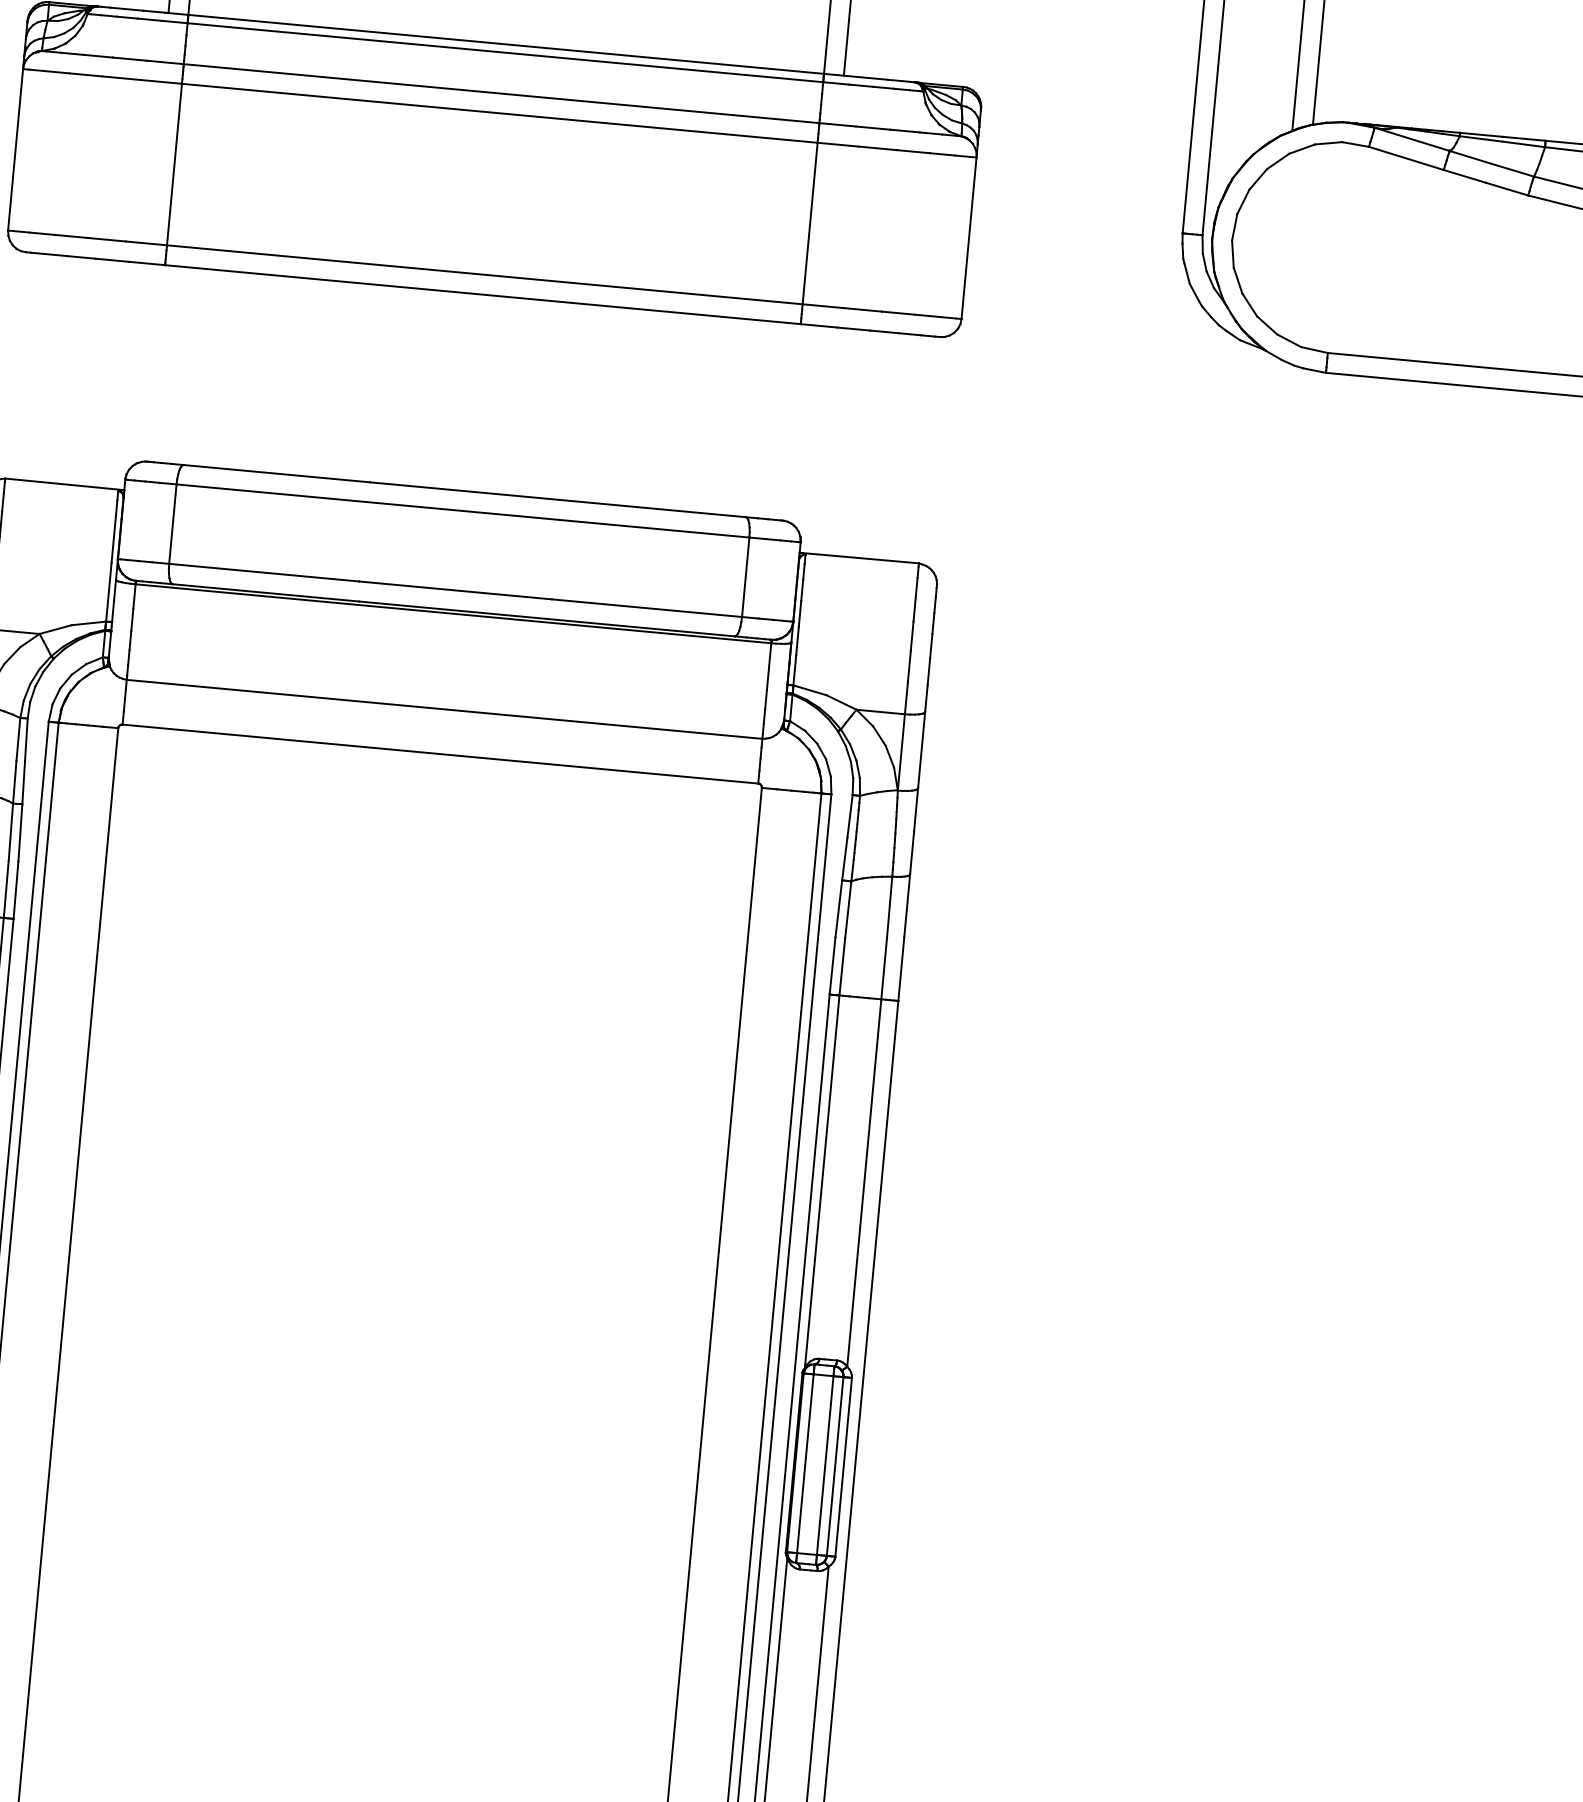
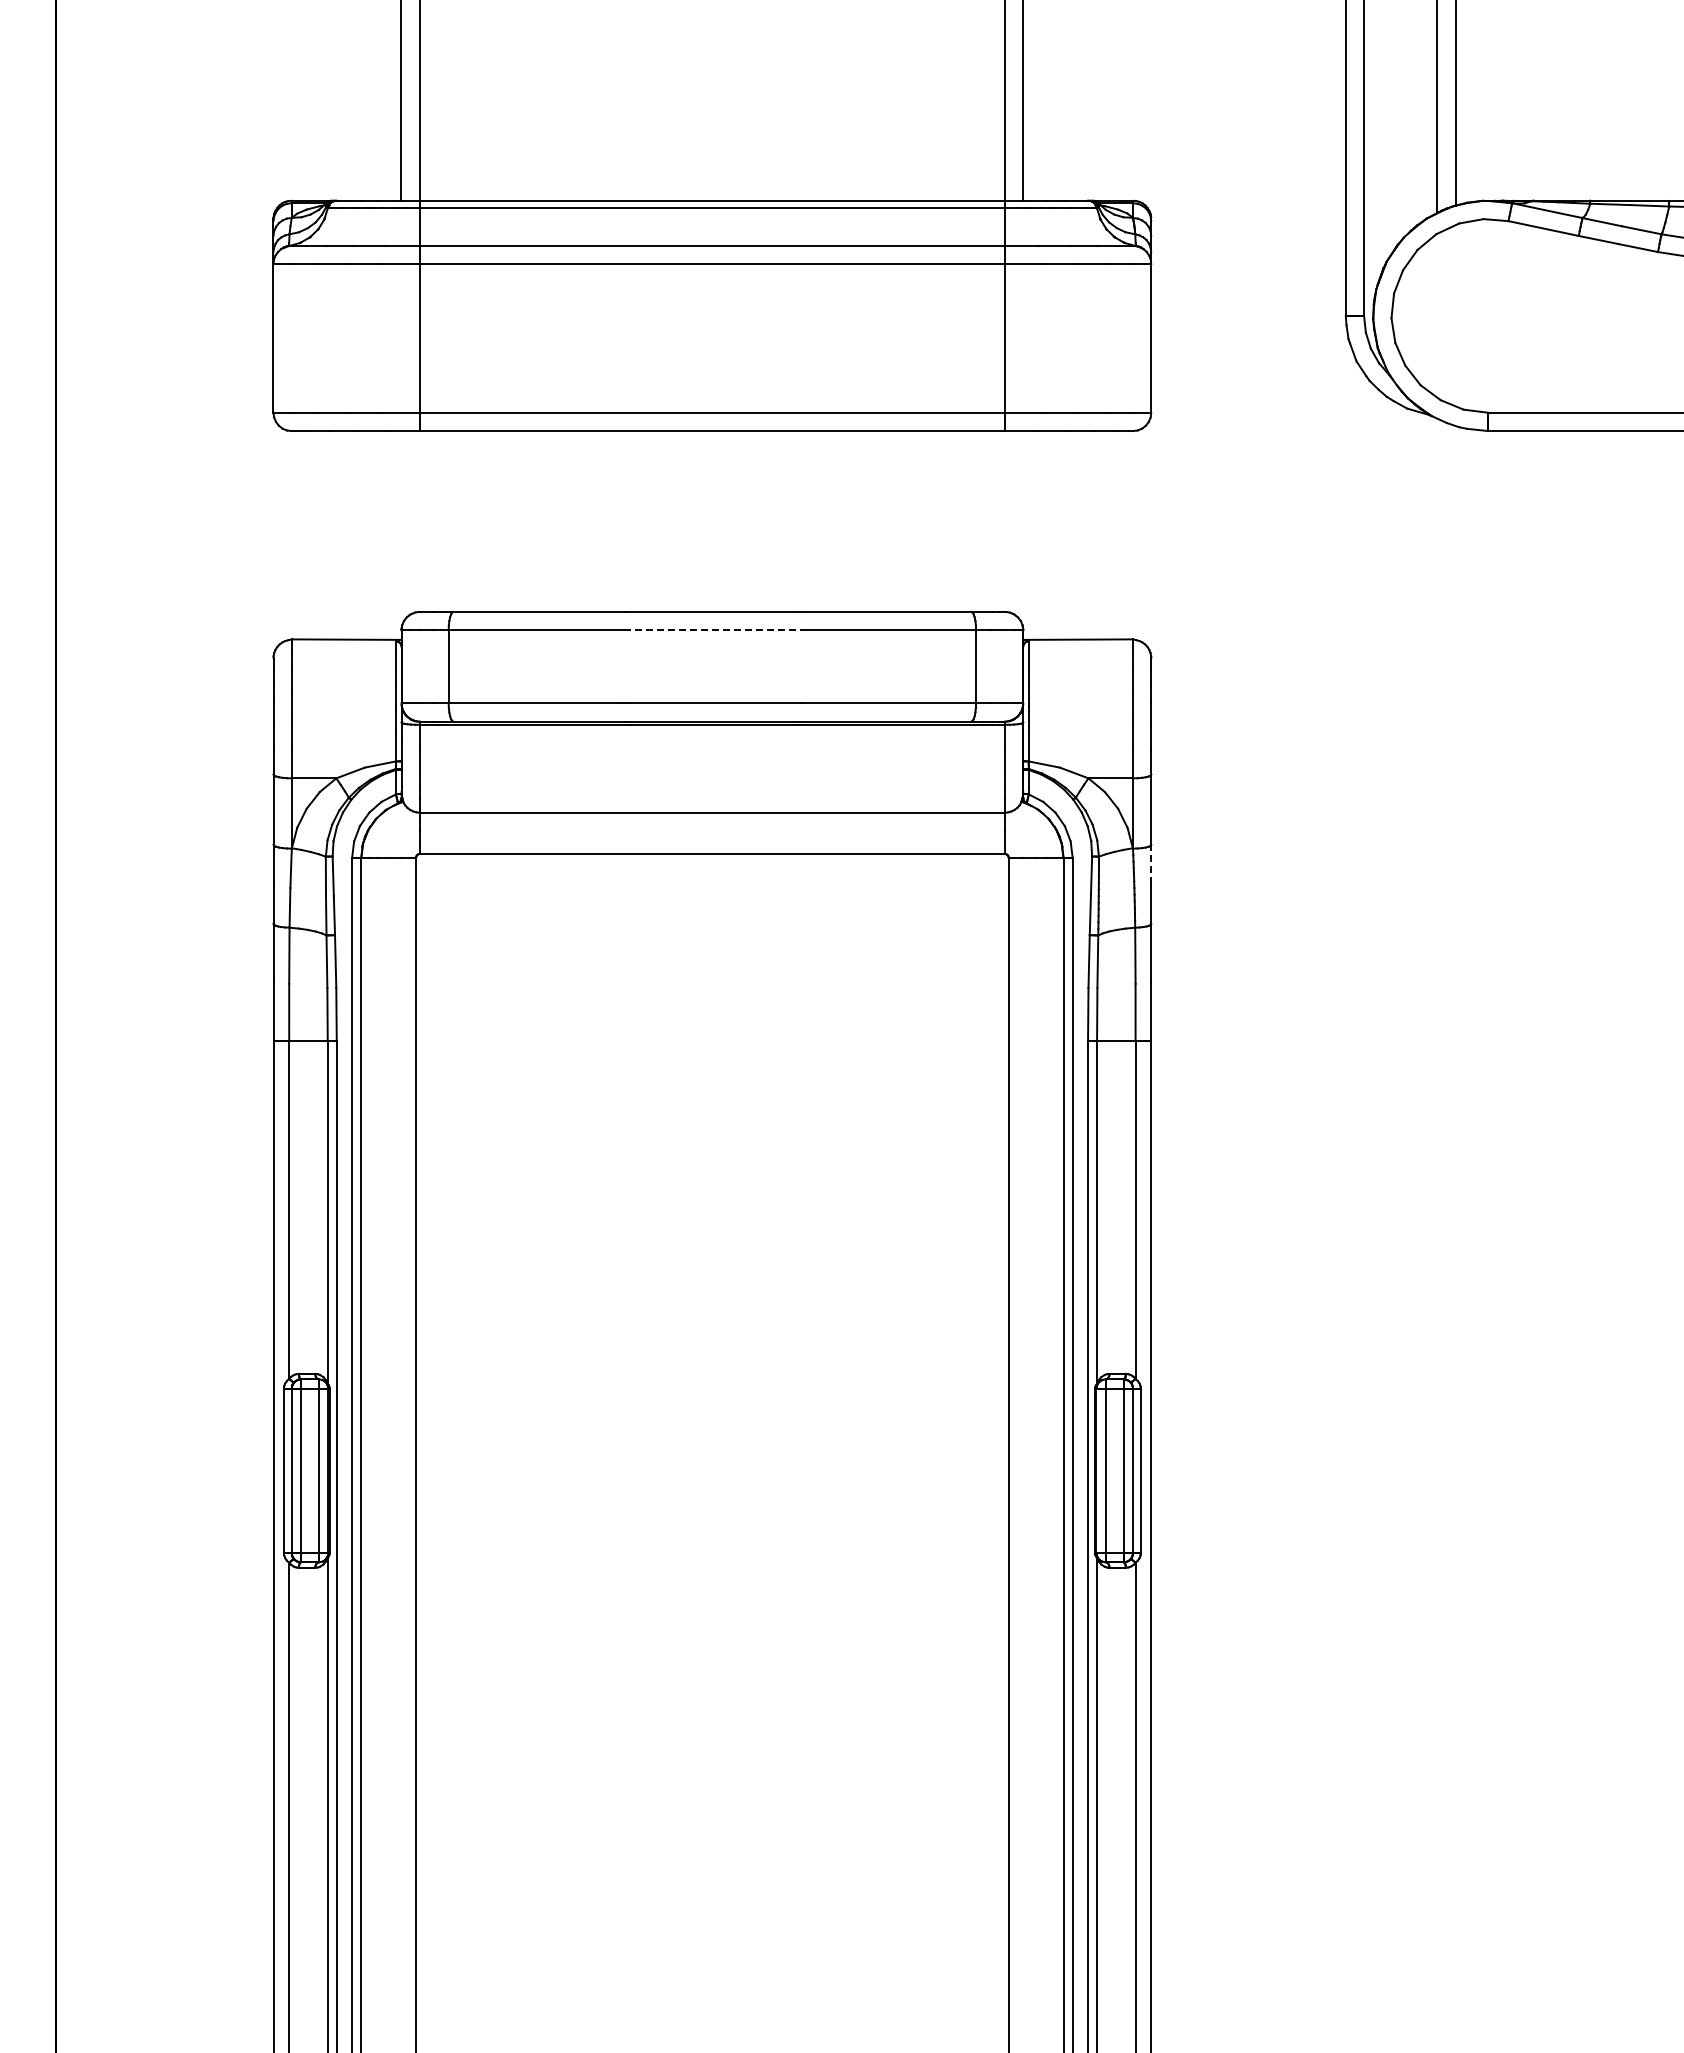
line: (463, 511) -> (712, 630), solid -> dashed
line: (916, 809) -> (1151, 864), solid -> dashed

